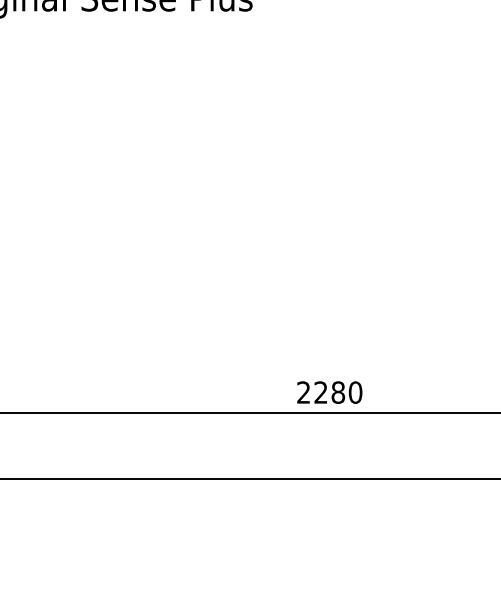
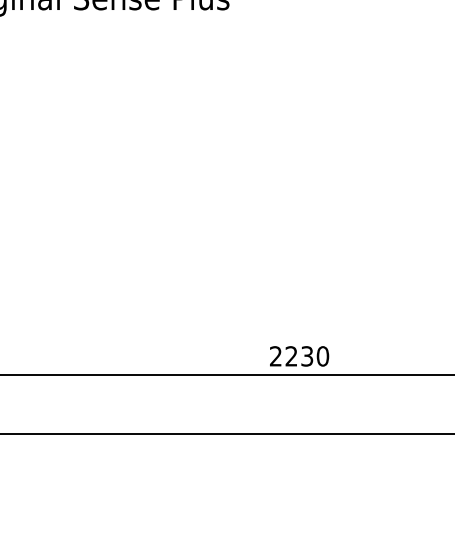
text: (338, 392) -> (307, 356), 2280 -> 2230

